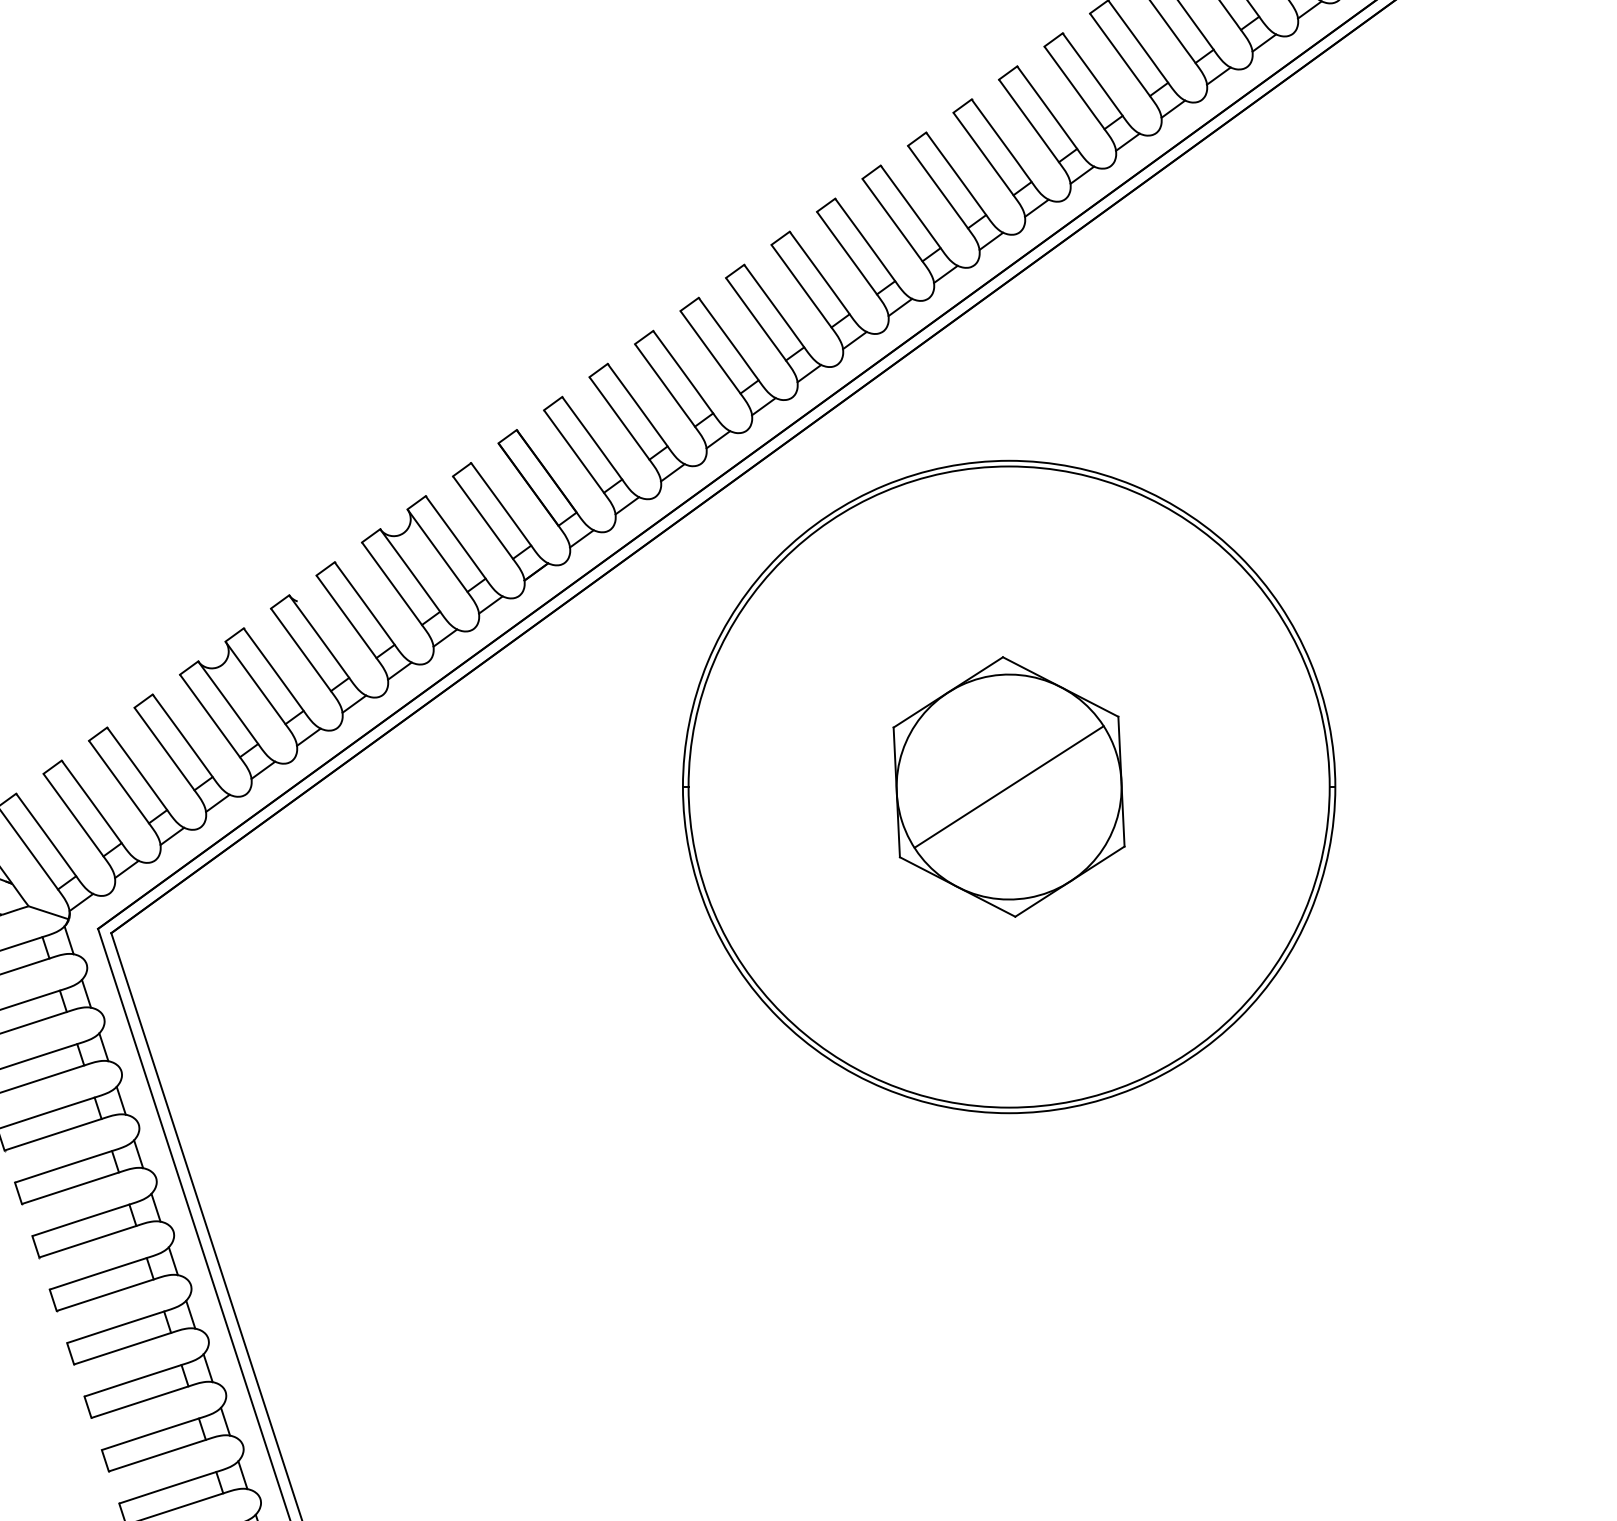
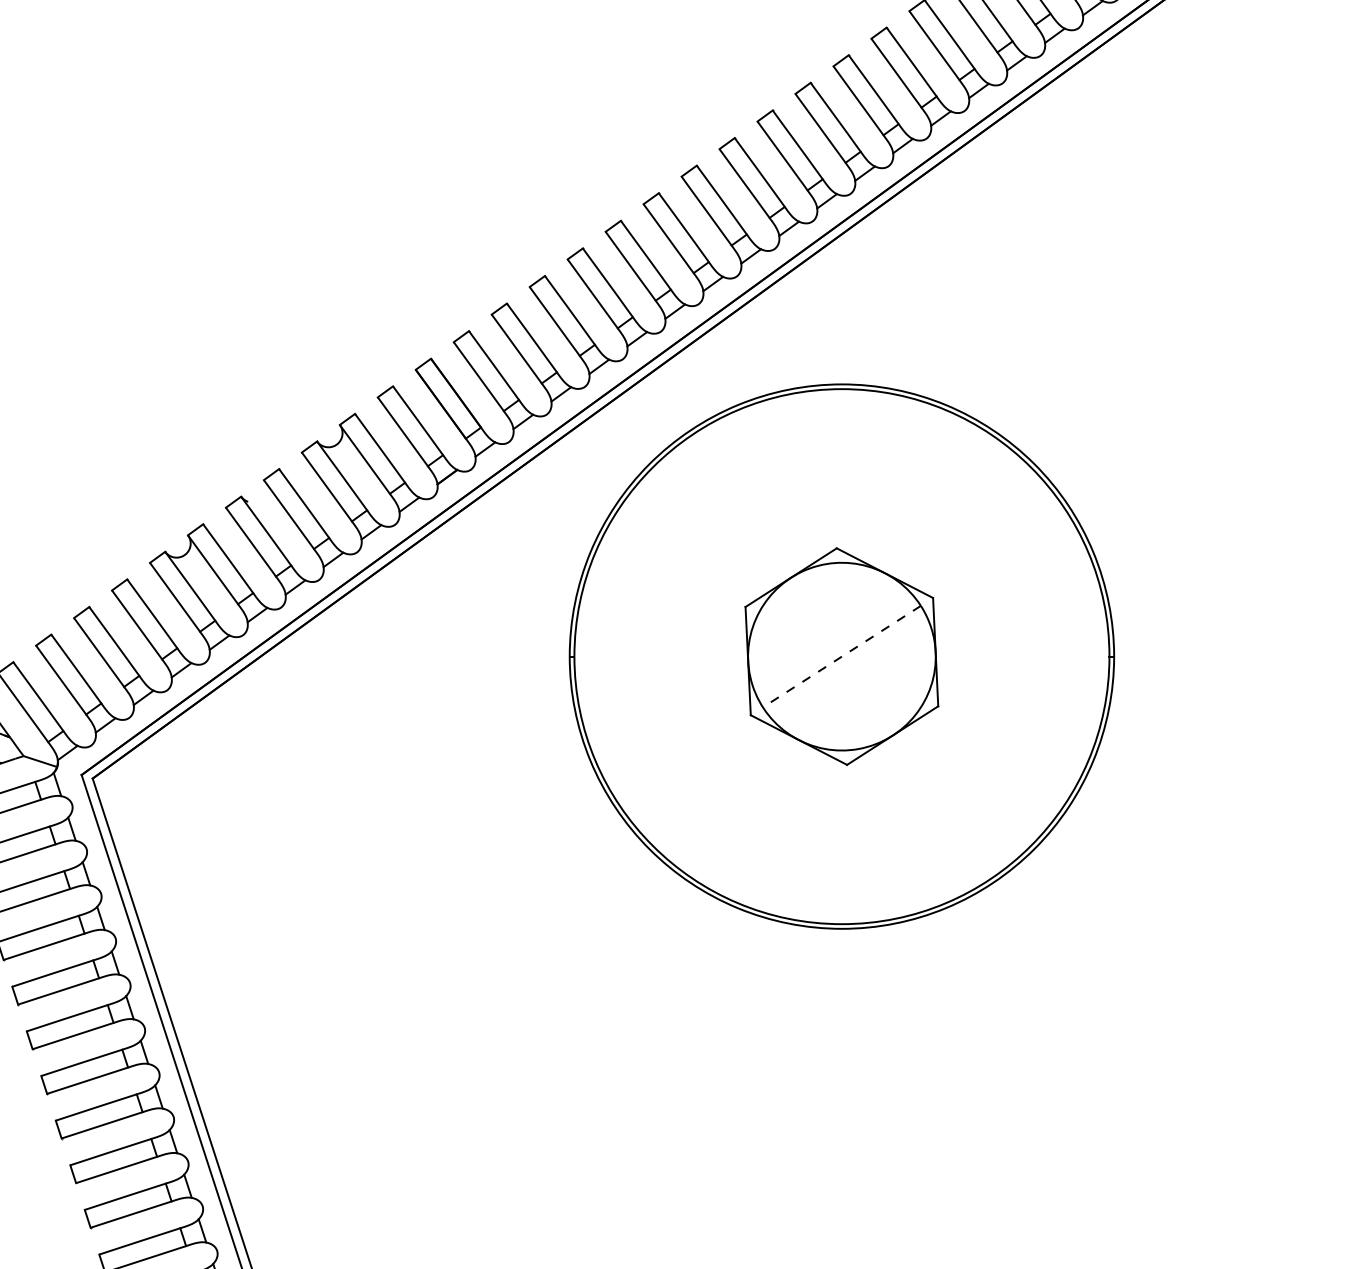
line: (1008, 787) -> (841, 657), solid -> dashed

